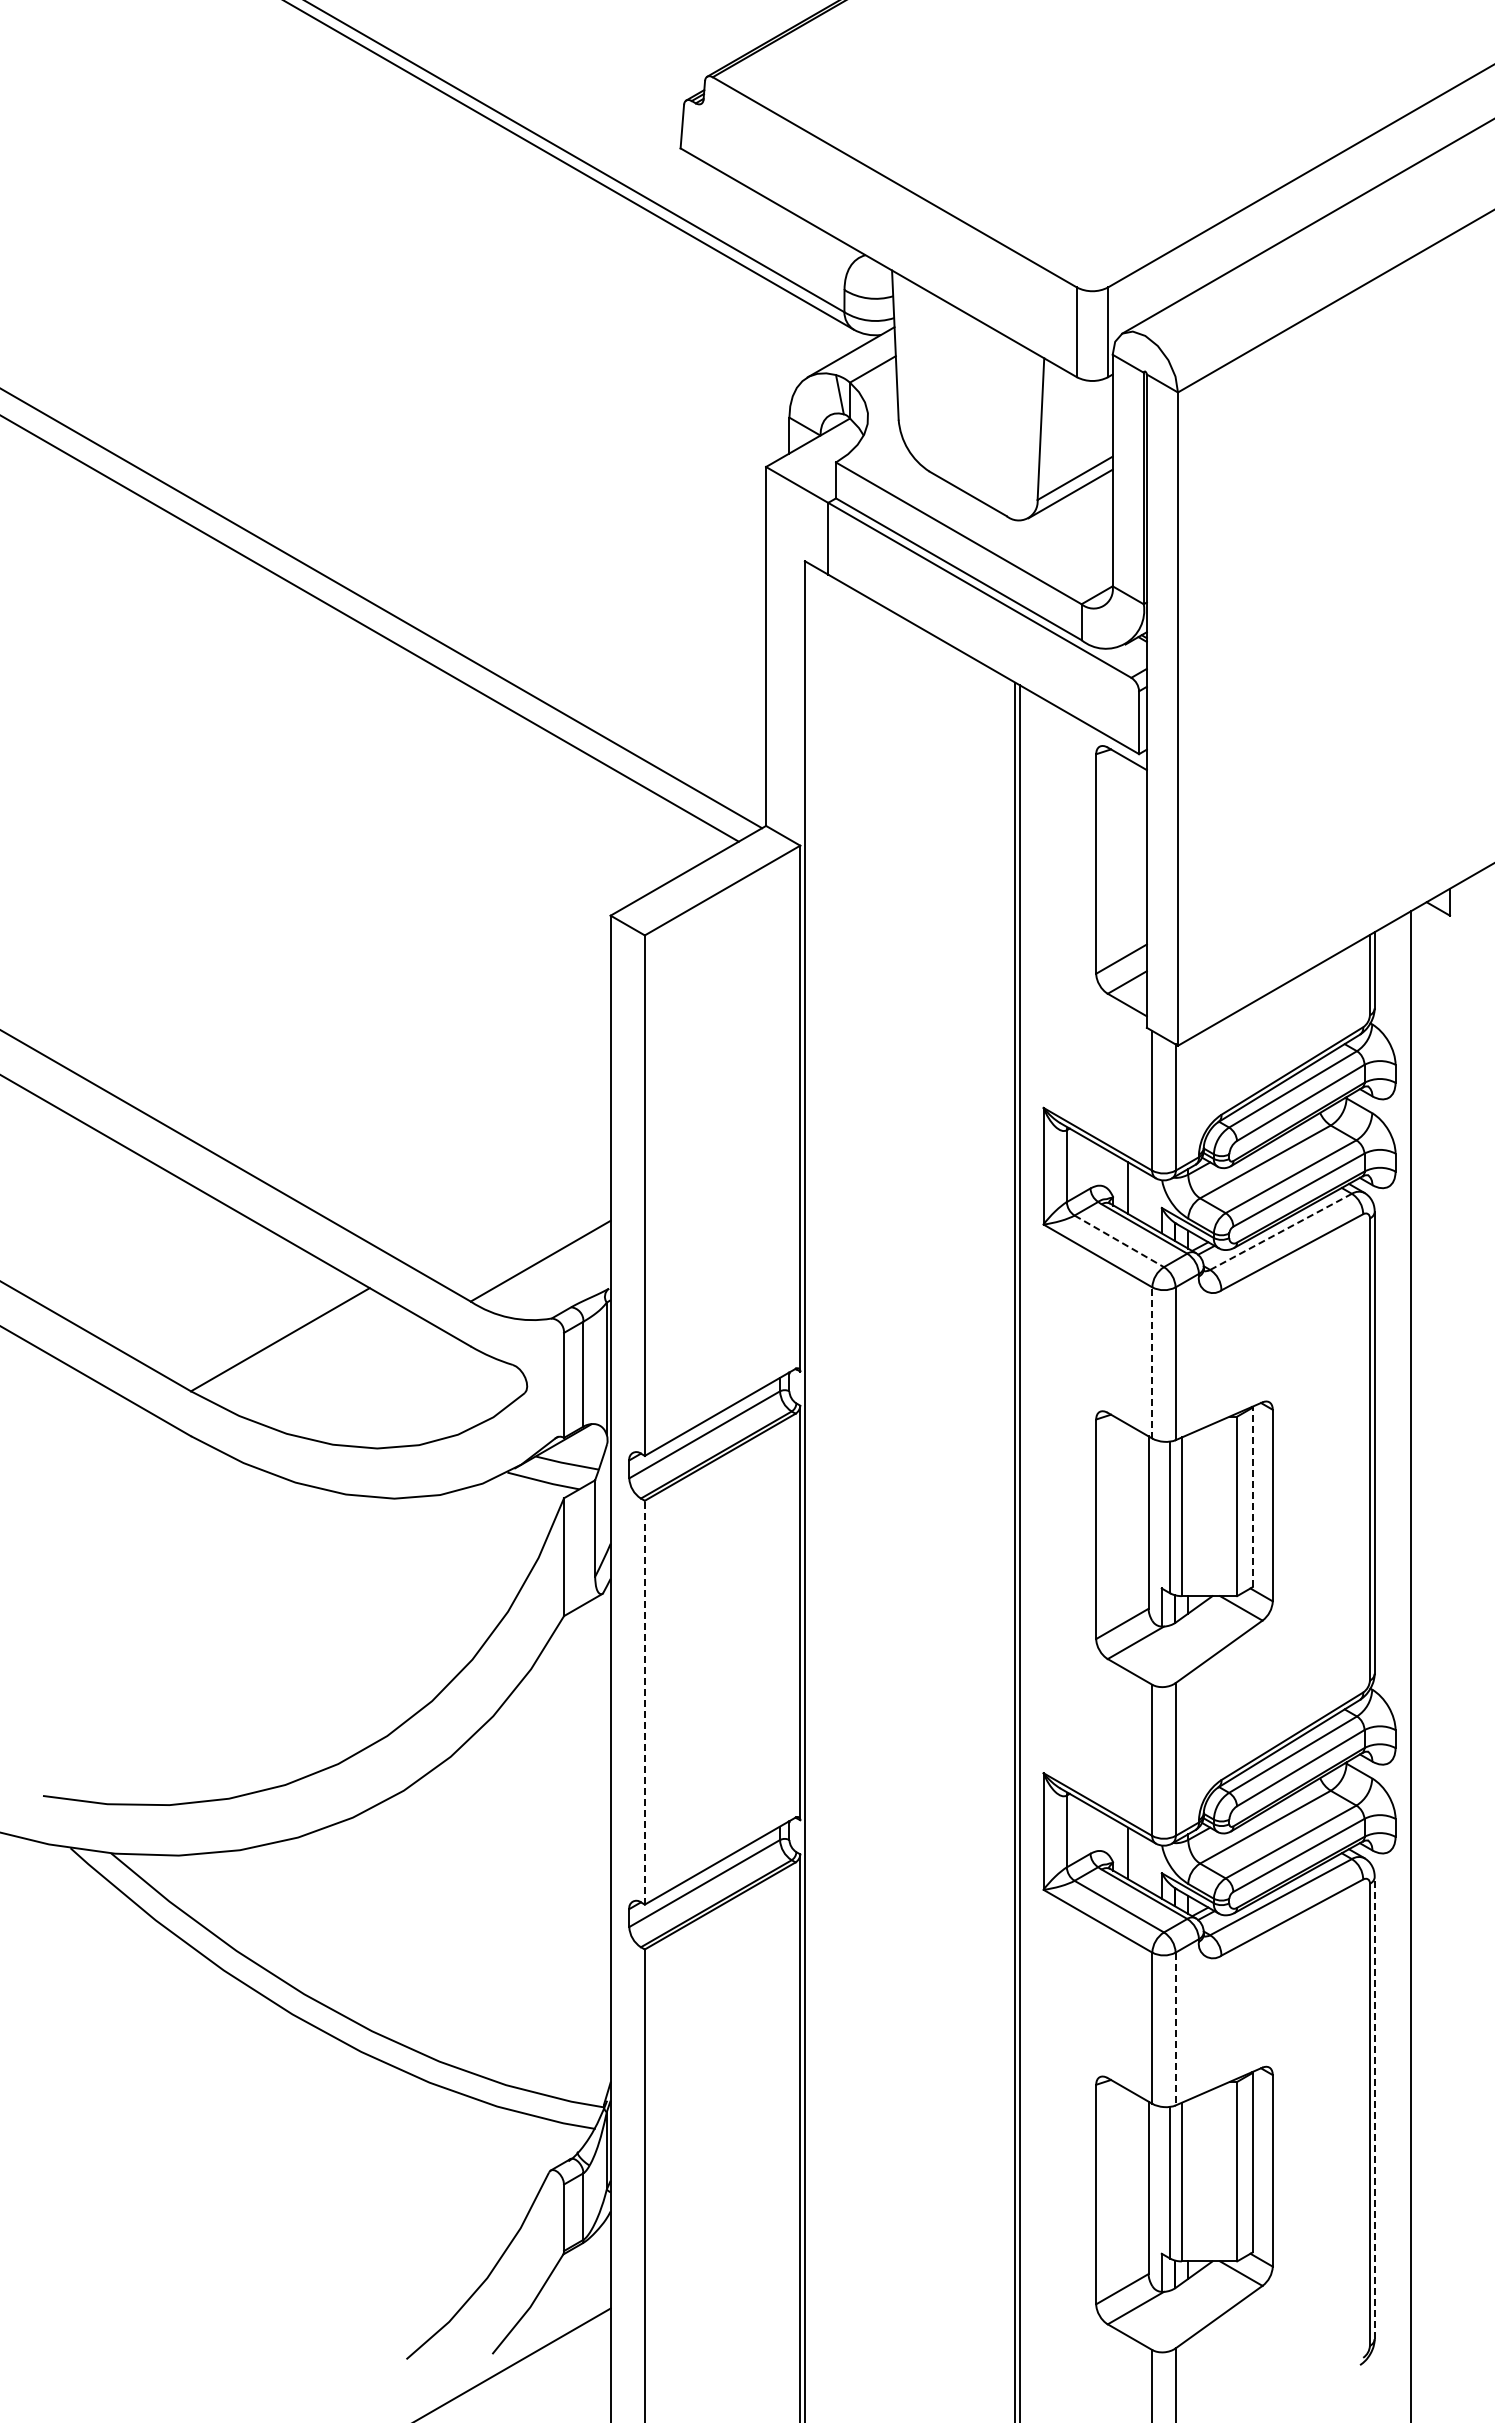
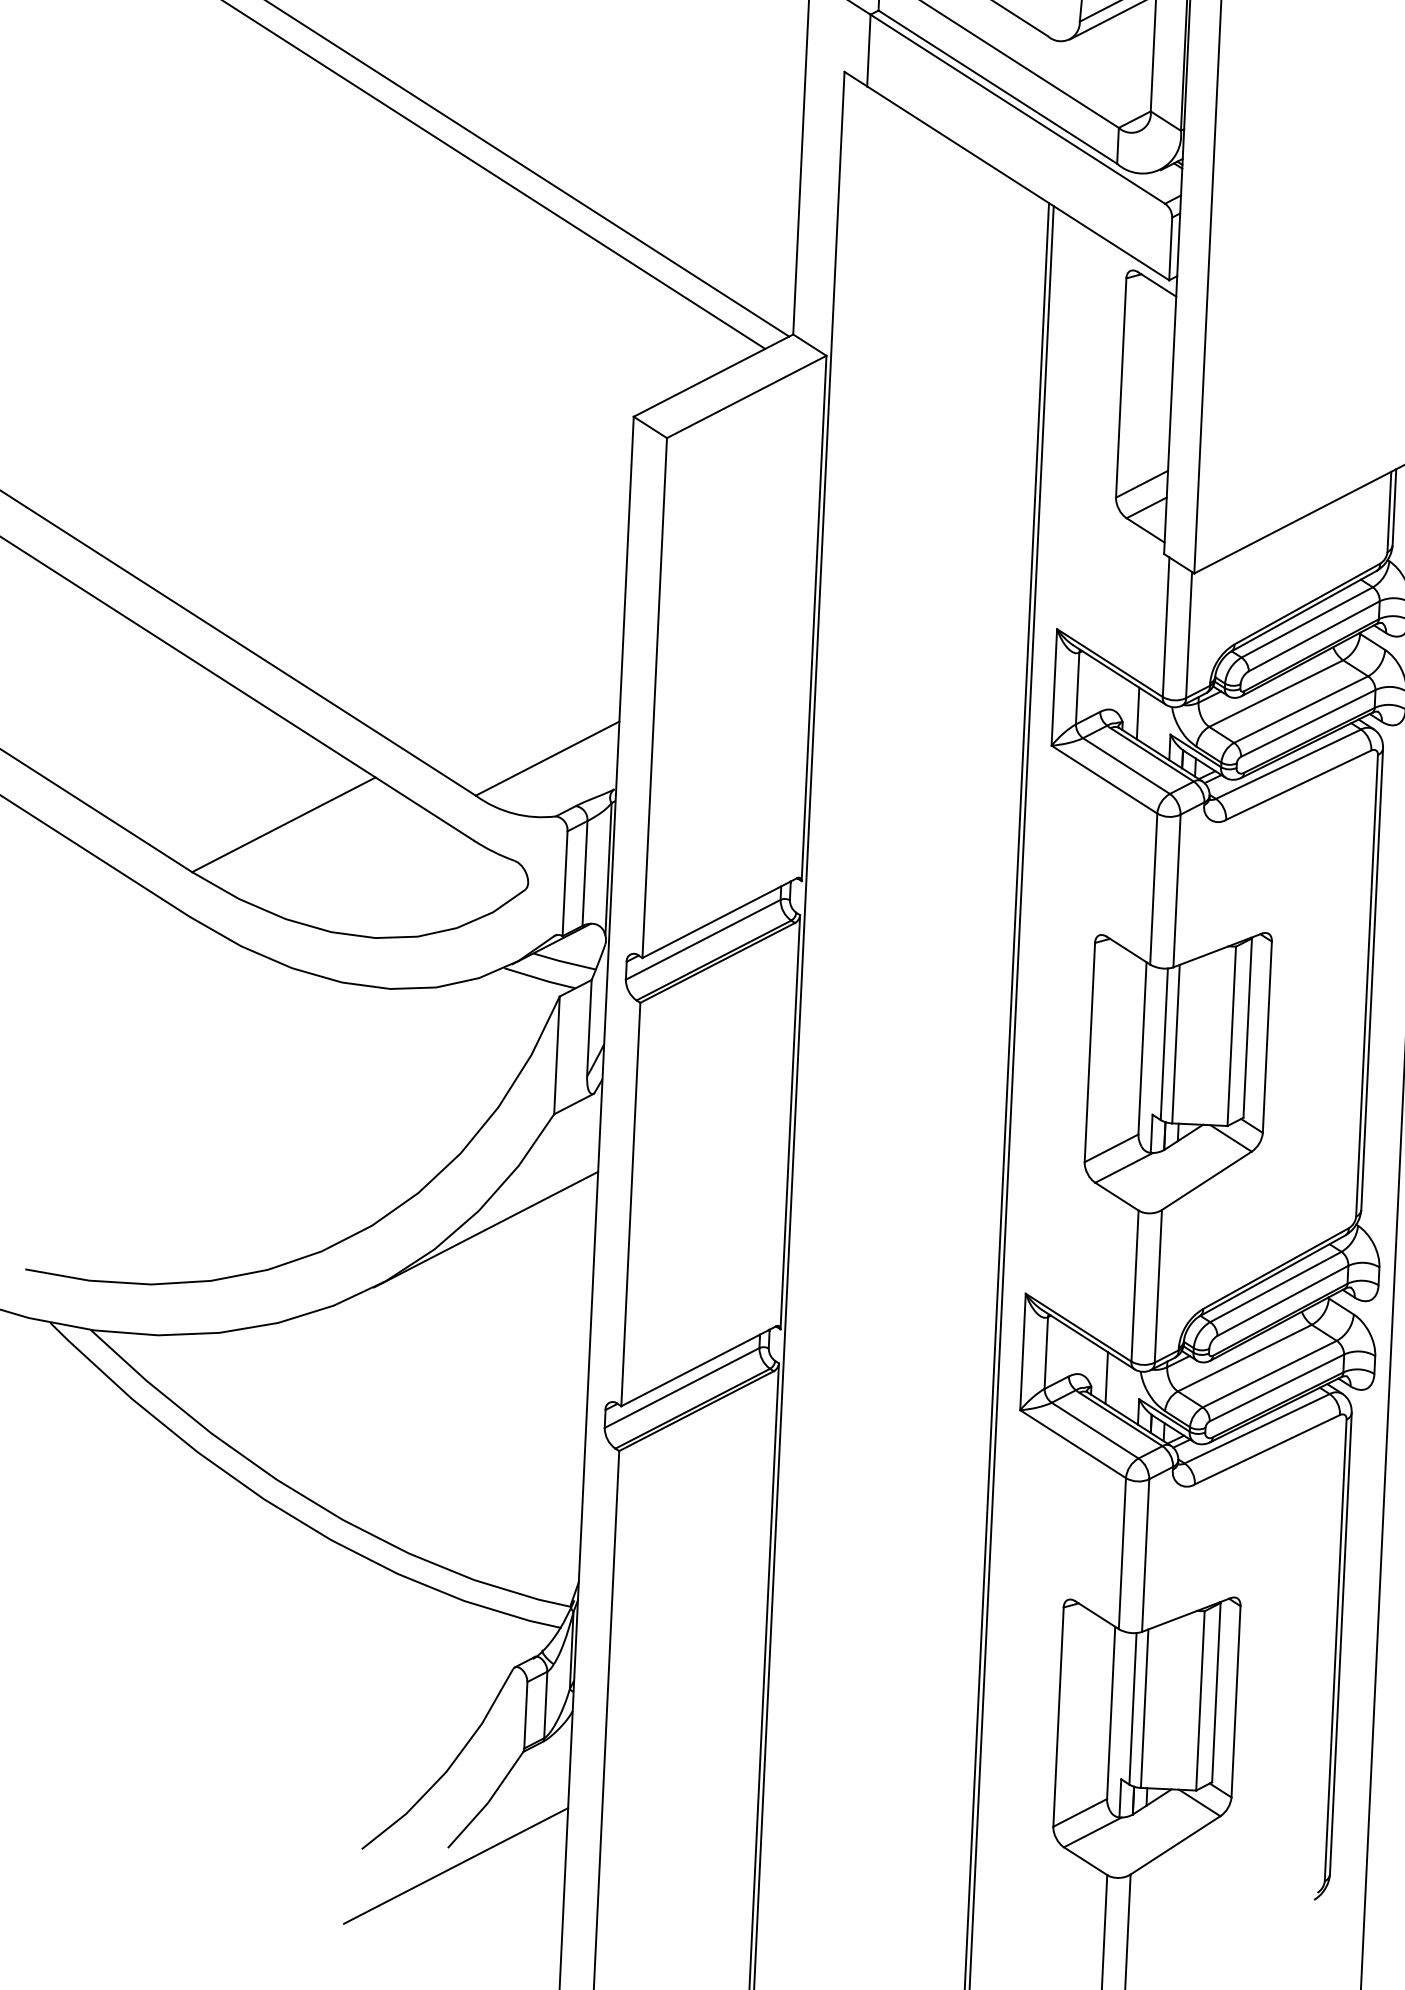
line: (1281, 1231) -> (1288, 763), dashed -> solid
line: (1119, 1241) -> (1126, 766), dashed -> solid
line: (1152, 1362) -> (1153, 888), dashed -> solid
line: (1252, 1497) -> (1247, 1028), dashed -> solid
line: (644, 1702) -> (630, 1204), dashed -> solid
line: (501, 1734) -> (486, 1229), added
line: (1175, 2029) -> (1145, 1555), dashed -> solid
line: (1374, 2107) -> (1340, 1643), dashed -> solid

